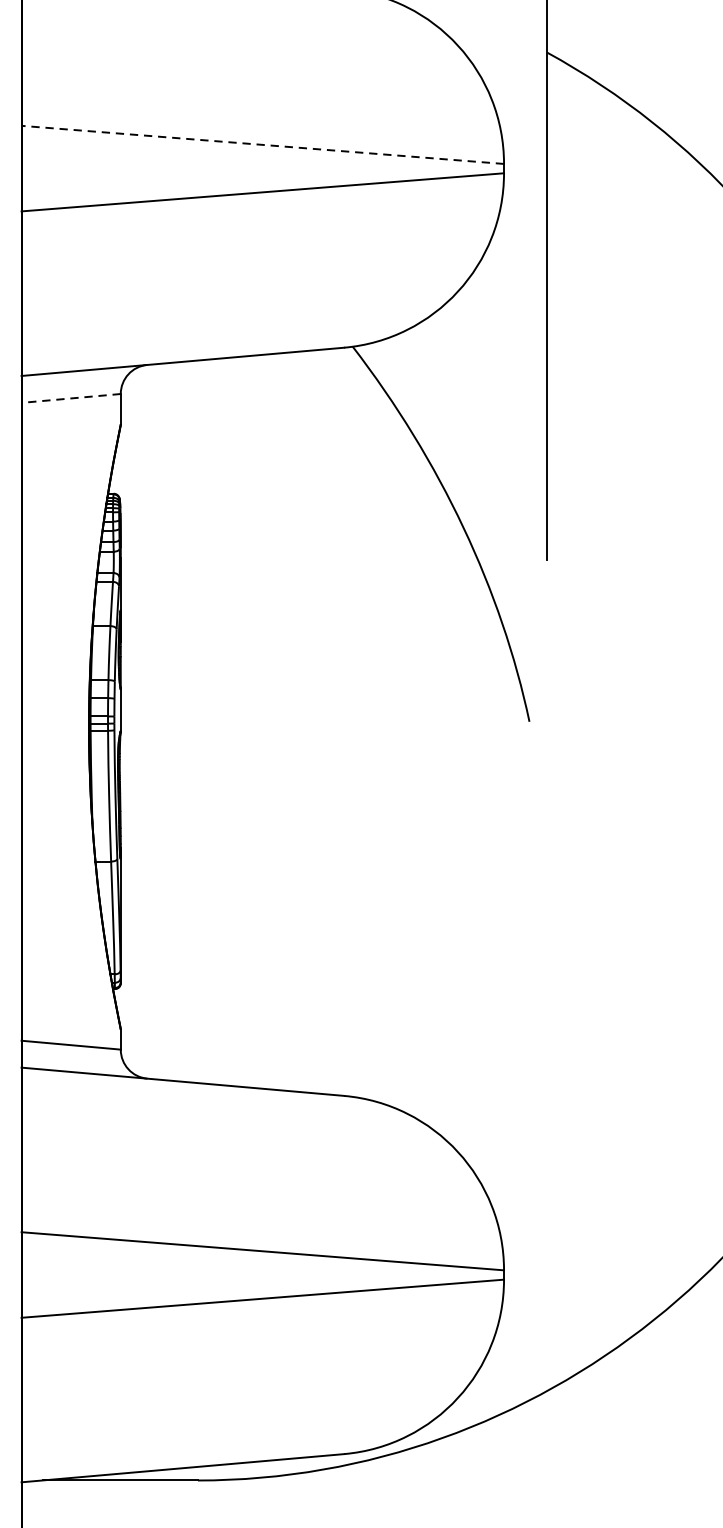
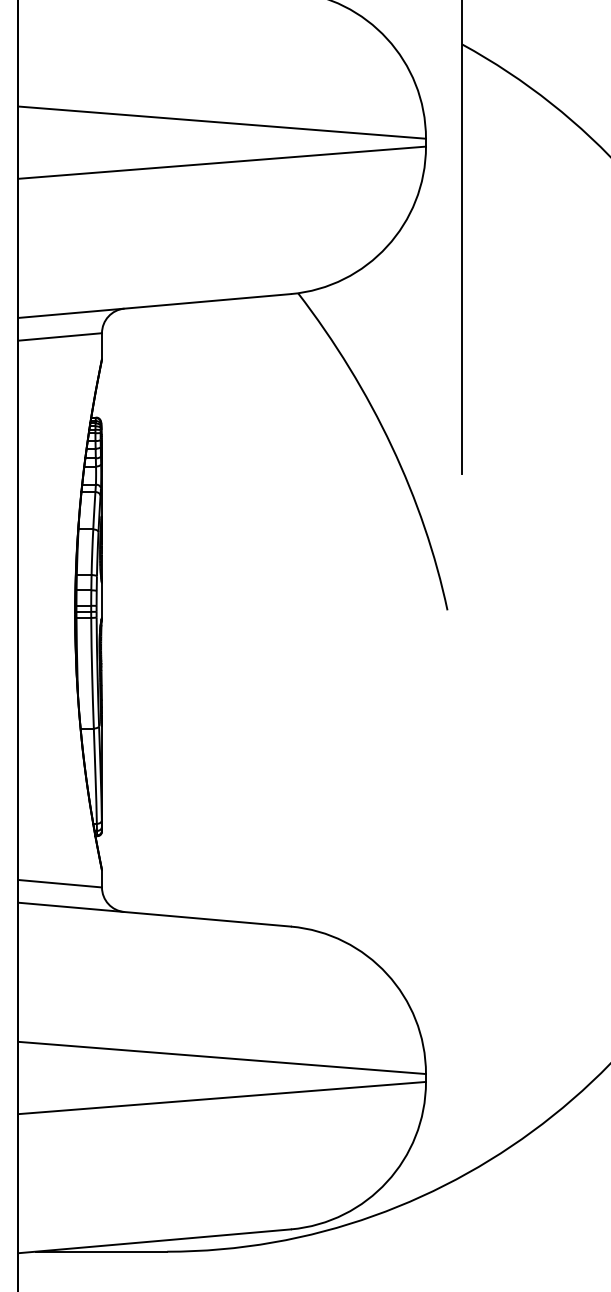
line: (263, 144) -> (222, 122), dashed -> solid
line: (70, 399) -> (59, 337), dashed -> solid

